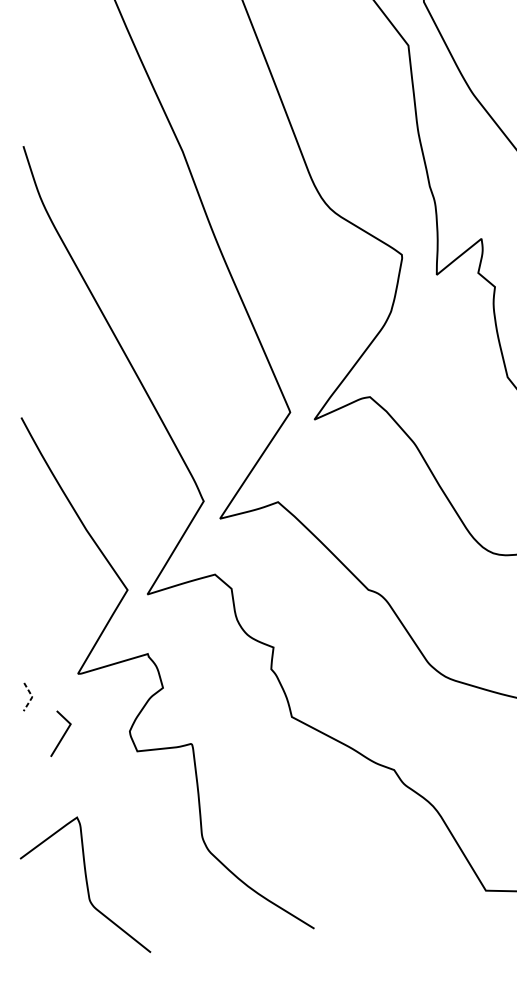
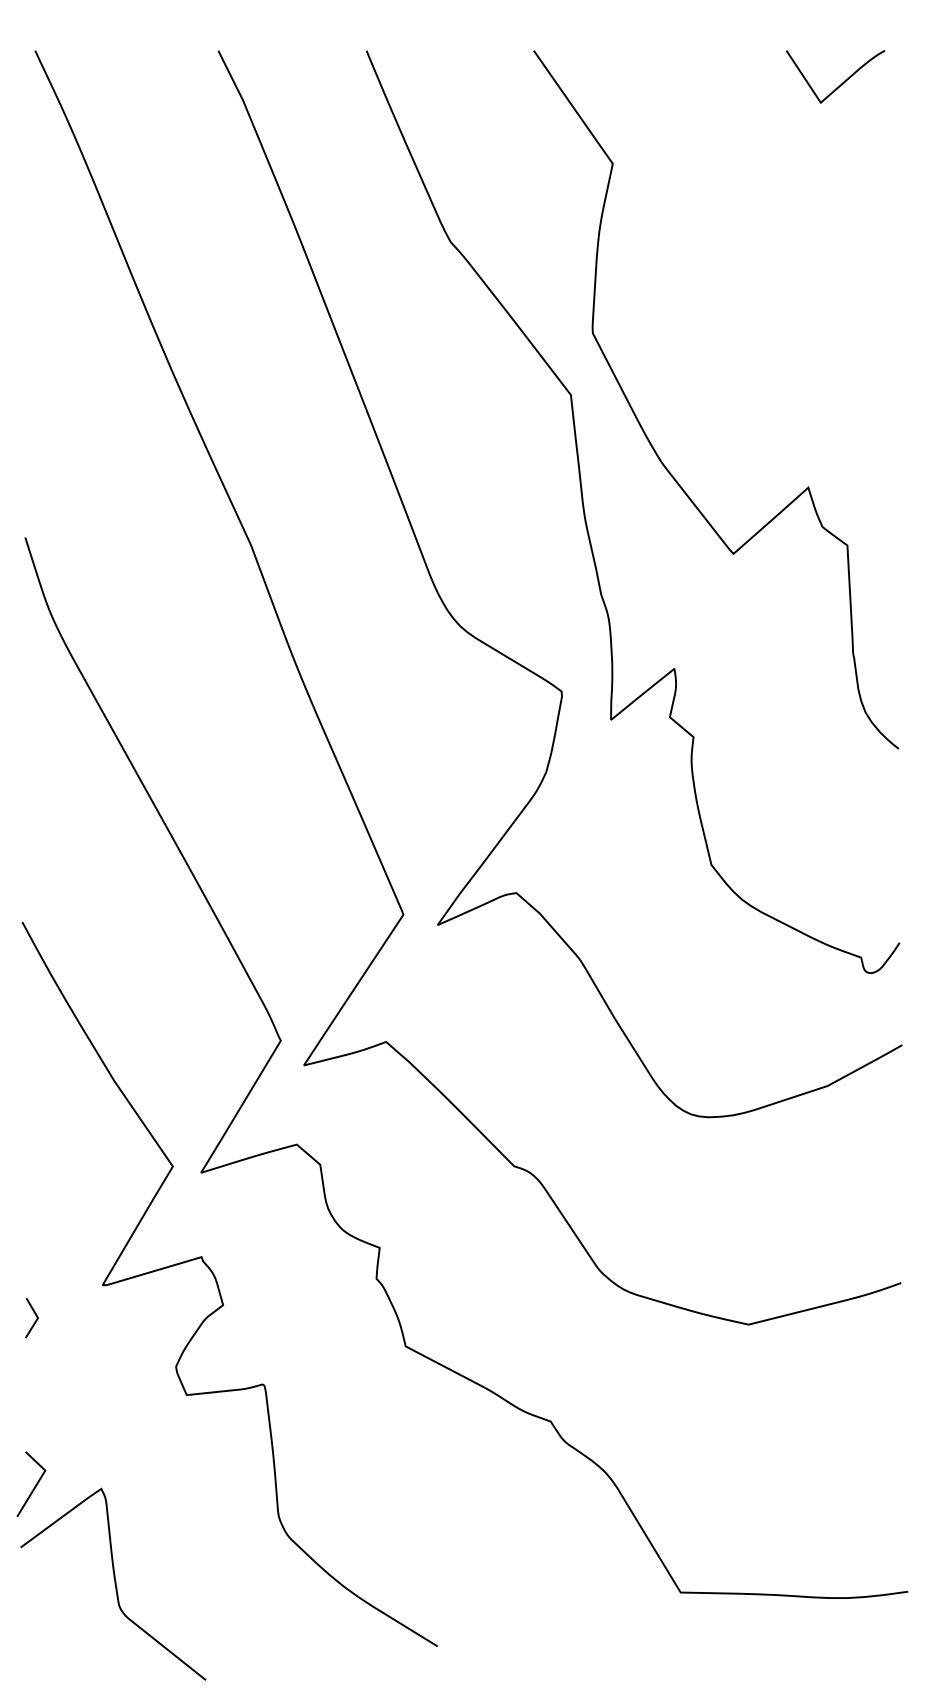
line: (32, 697) -> (38, 1318), dashed -> solid
line: (63, 734) -> (35, 1484), moved

